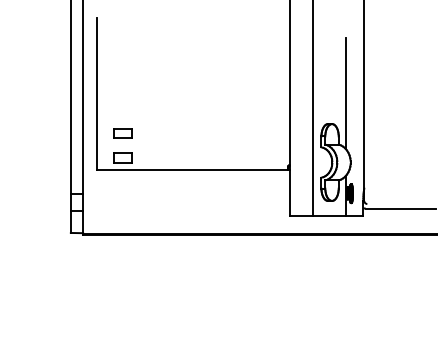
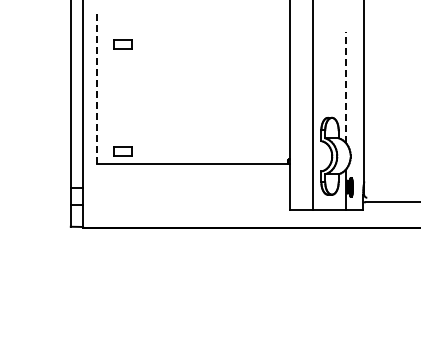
line: (96, 93) -> (96, 87), solid -> dashed
line: (345, 93) -> (345, 87), solid -> dashed
part: (122, 133) -> (122, 44), moved

